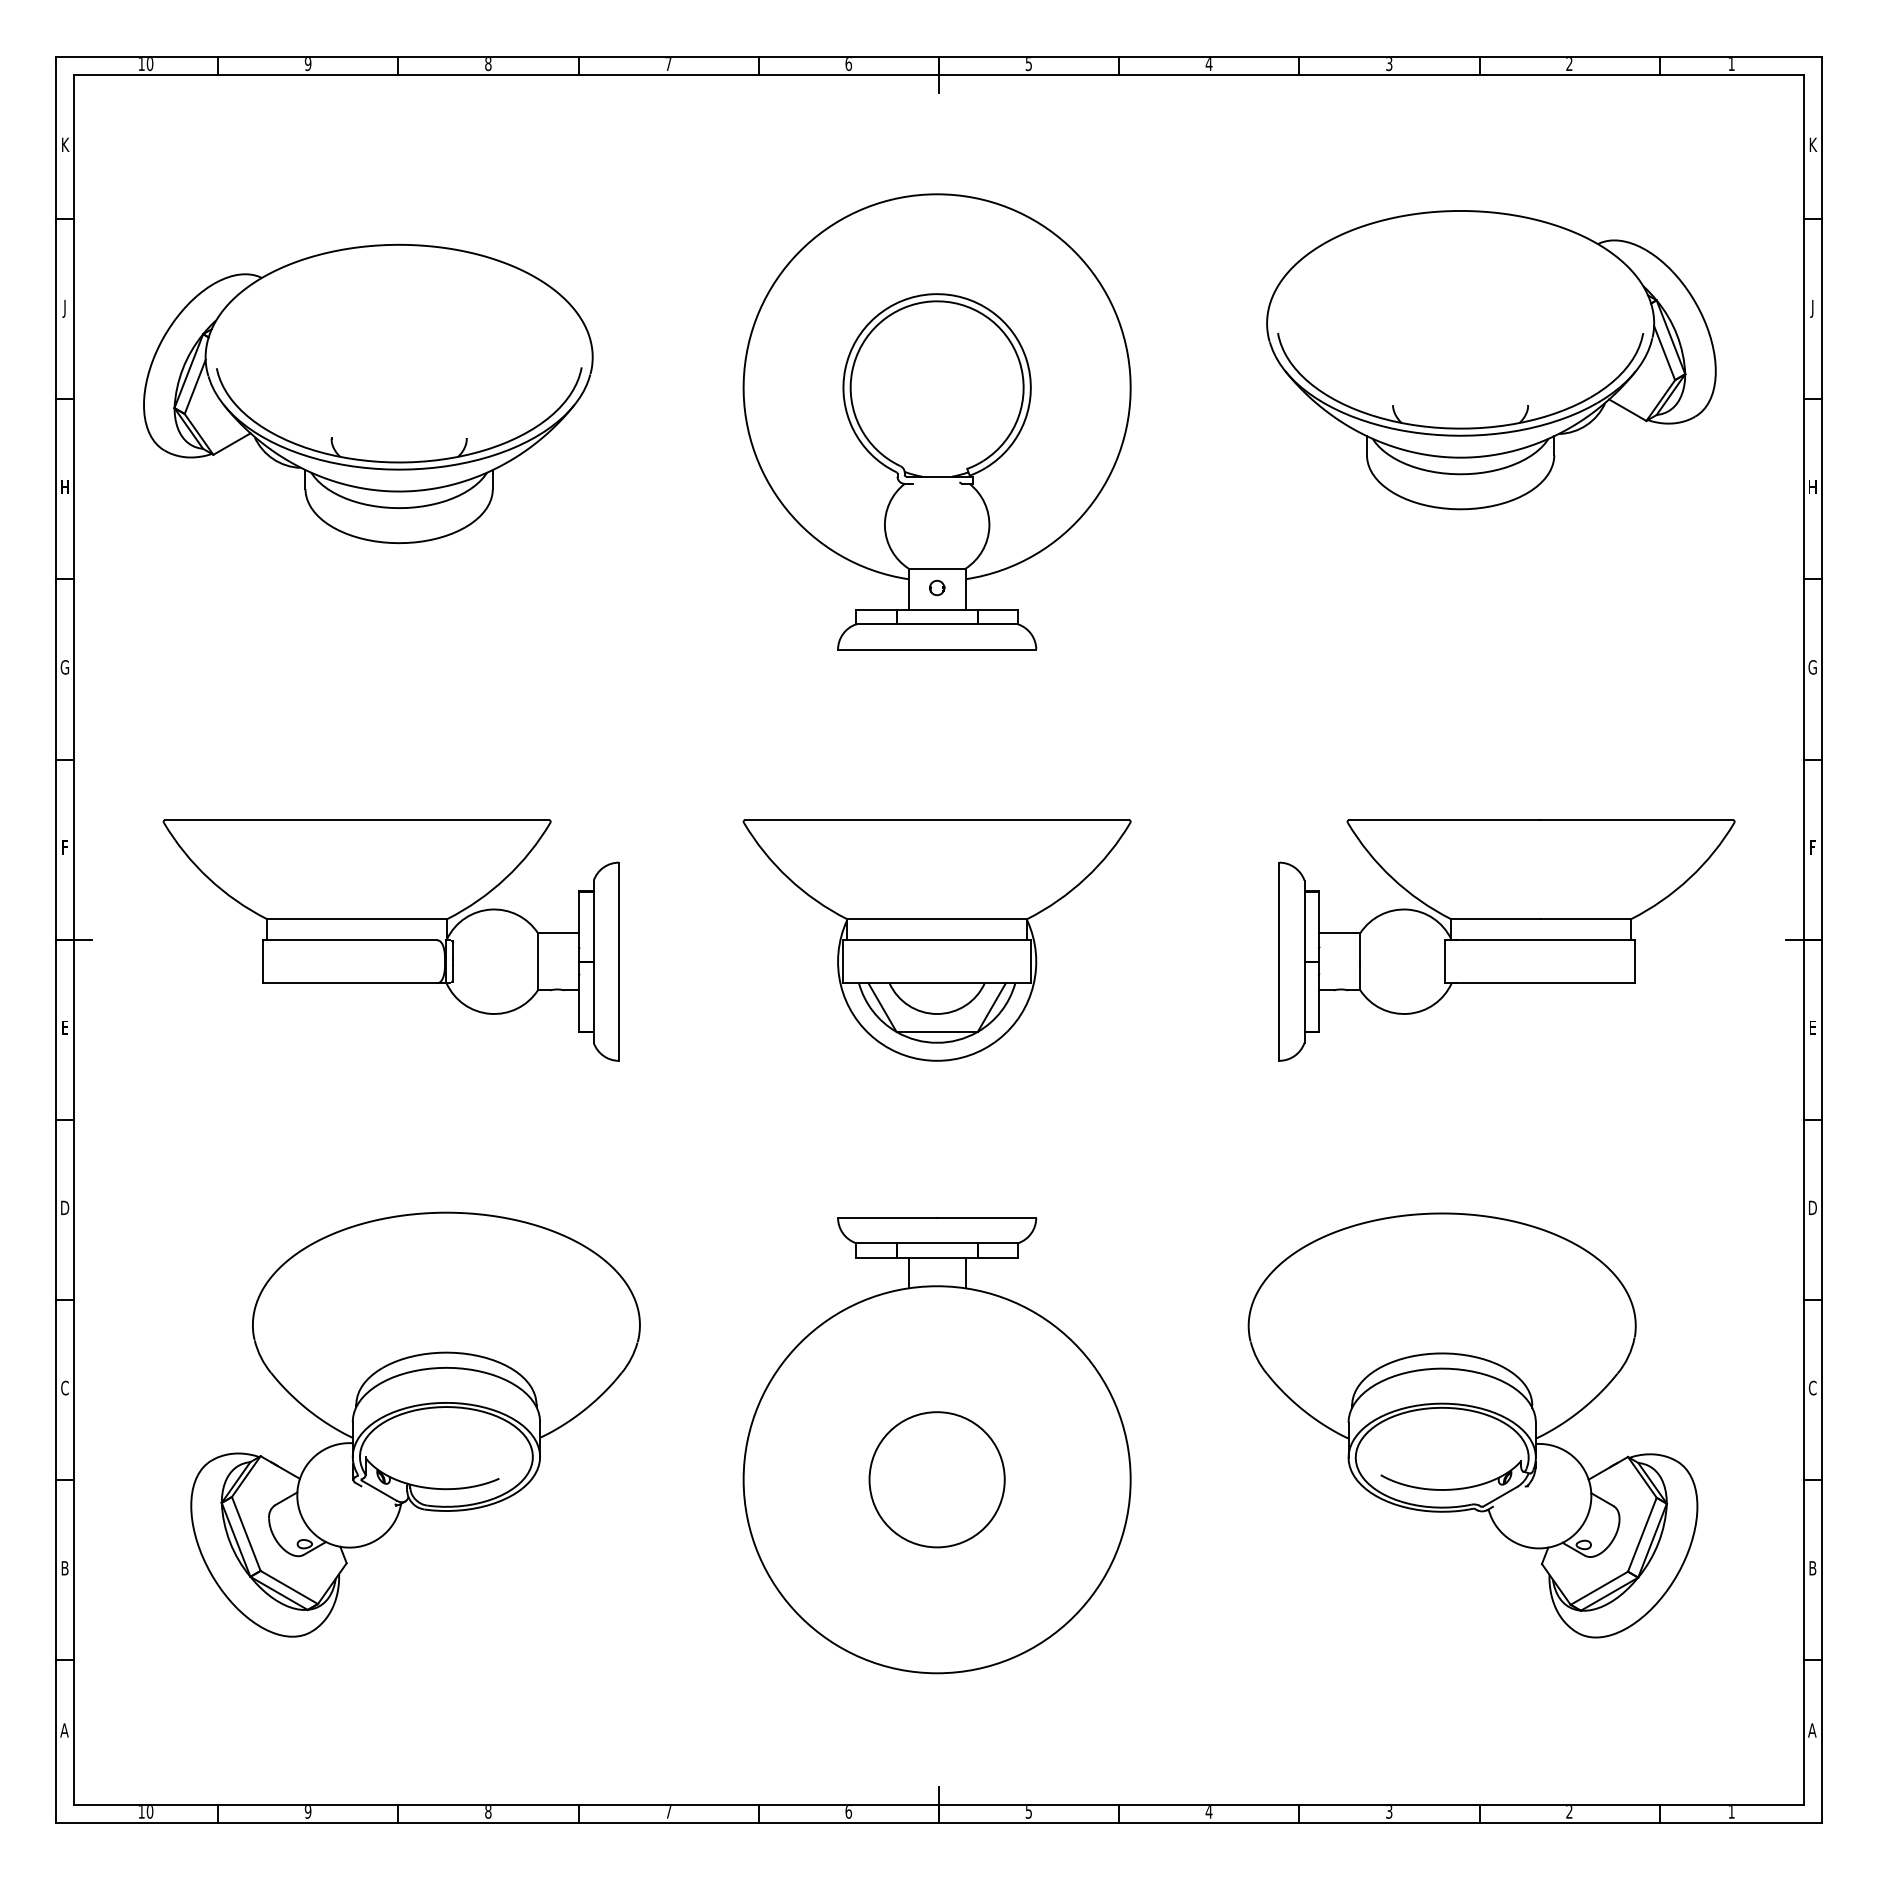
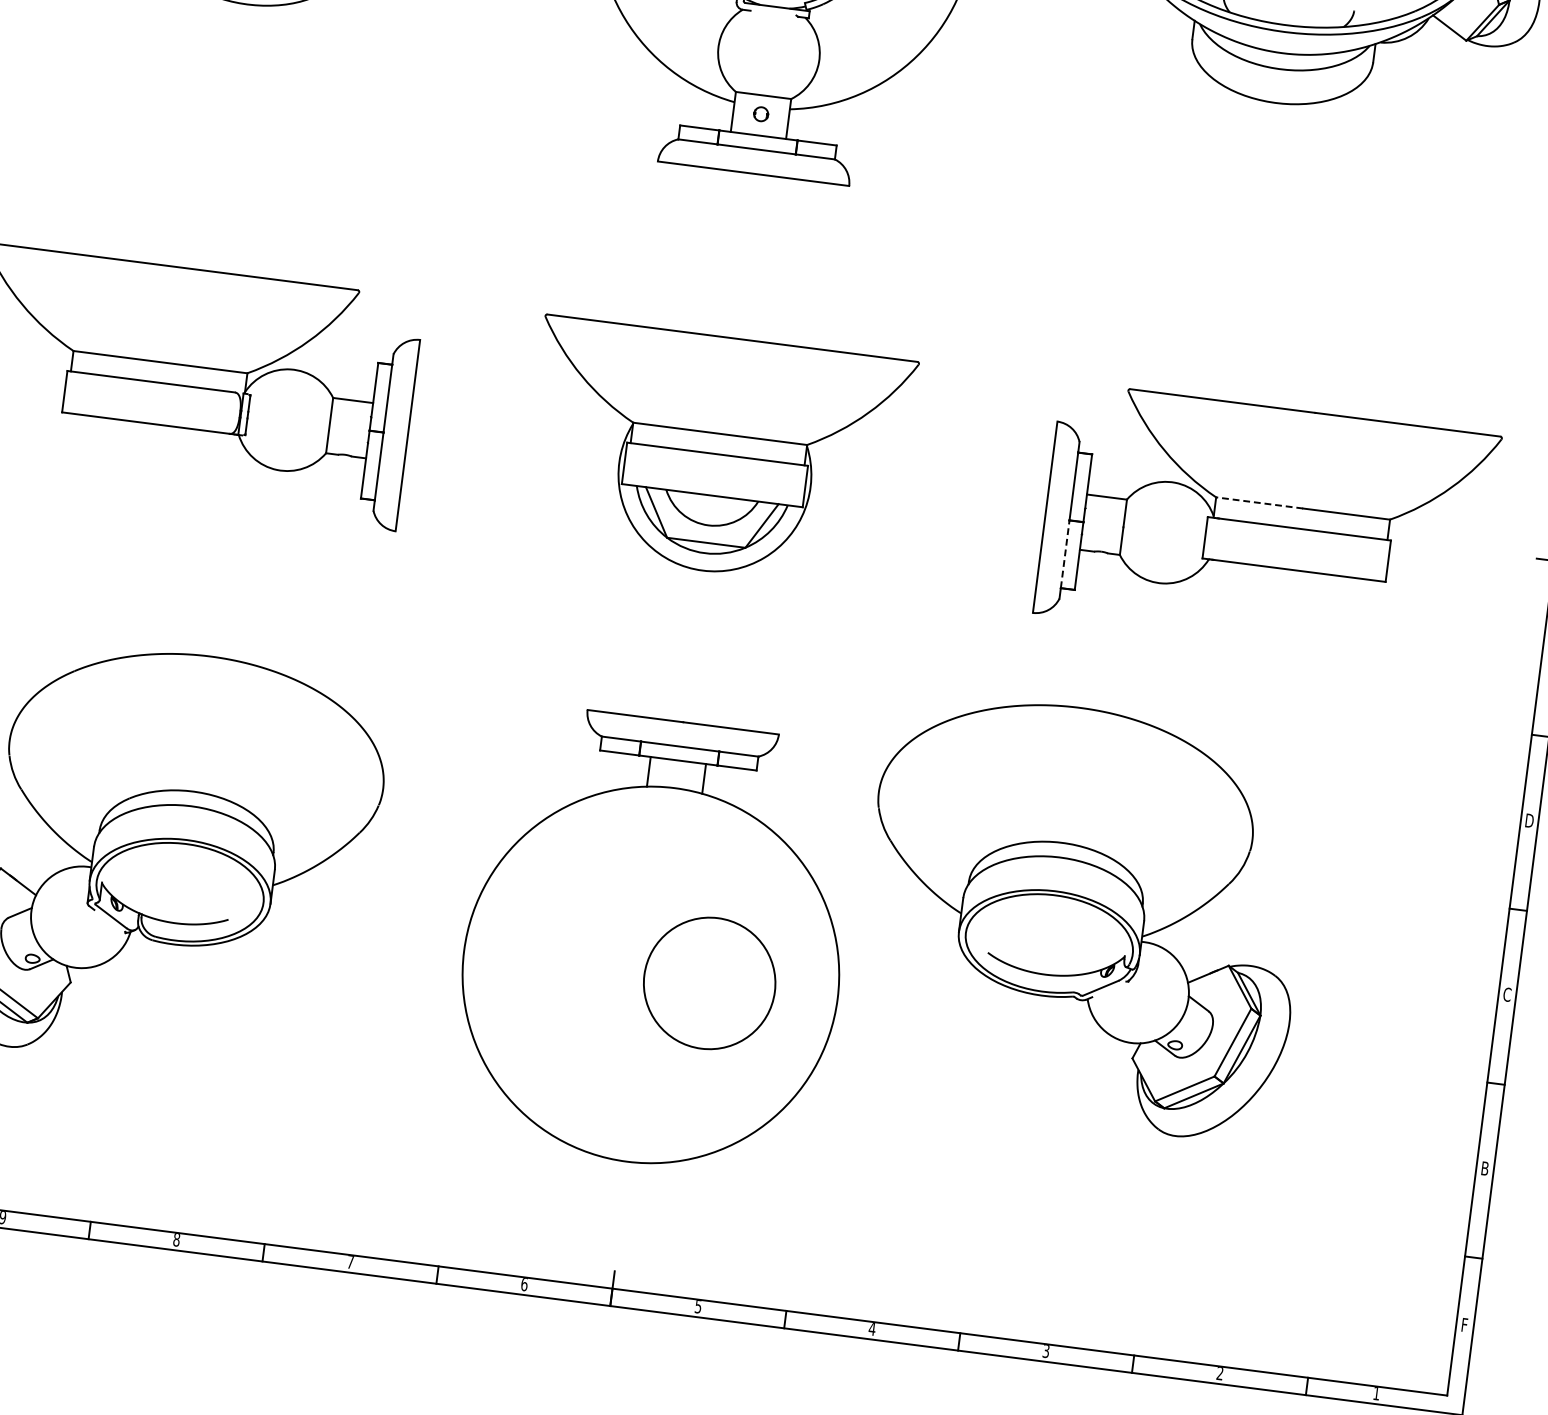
line: (1495, 919) -> (1259, 503), solid -> dashed
line: (1304, 996) -> (1065, 553), solid -> dashed
part: (1472, 1425) -> (1082, 916), moved
circle: (936, 1479) -> (709, 983), moved
text: (1812, 1730) -> (1464, 1325), A -> F

